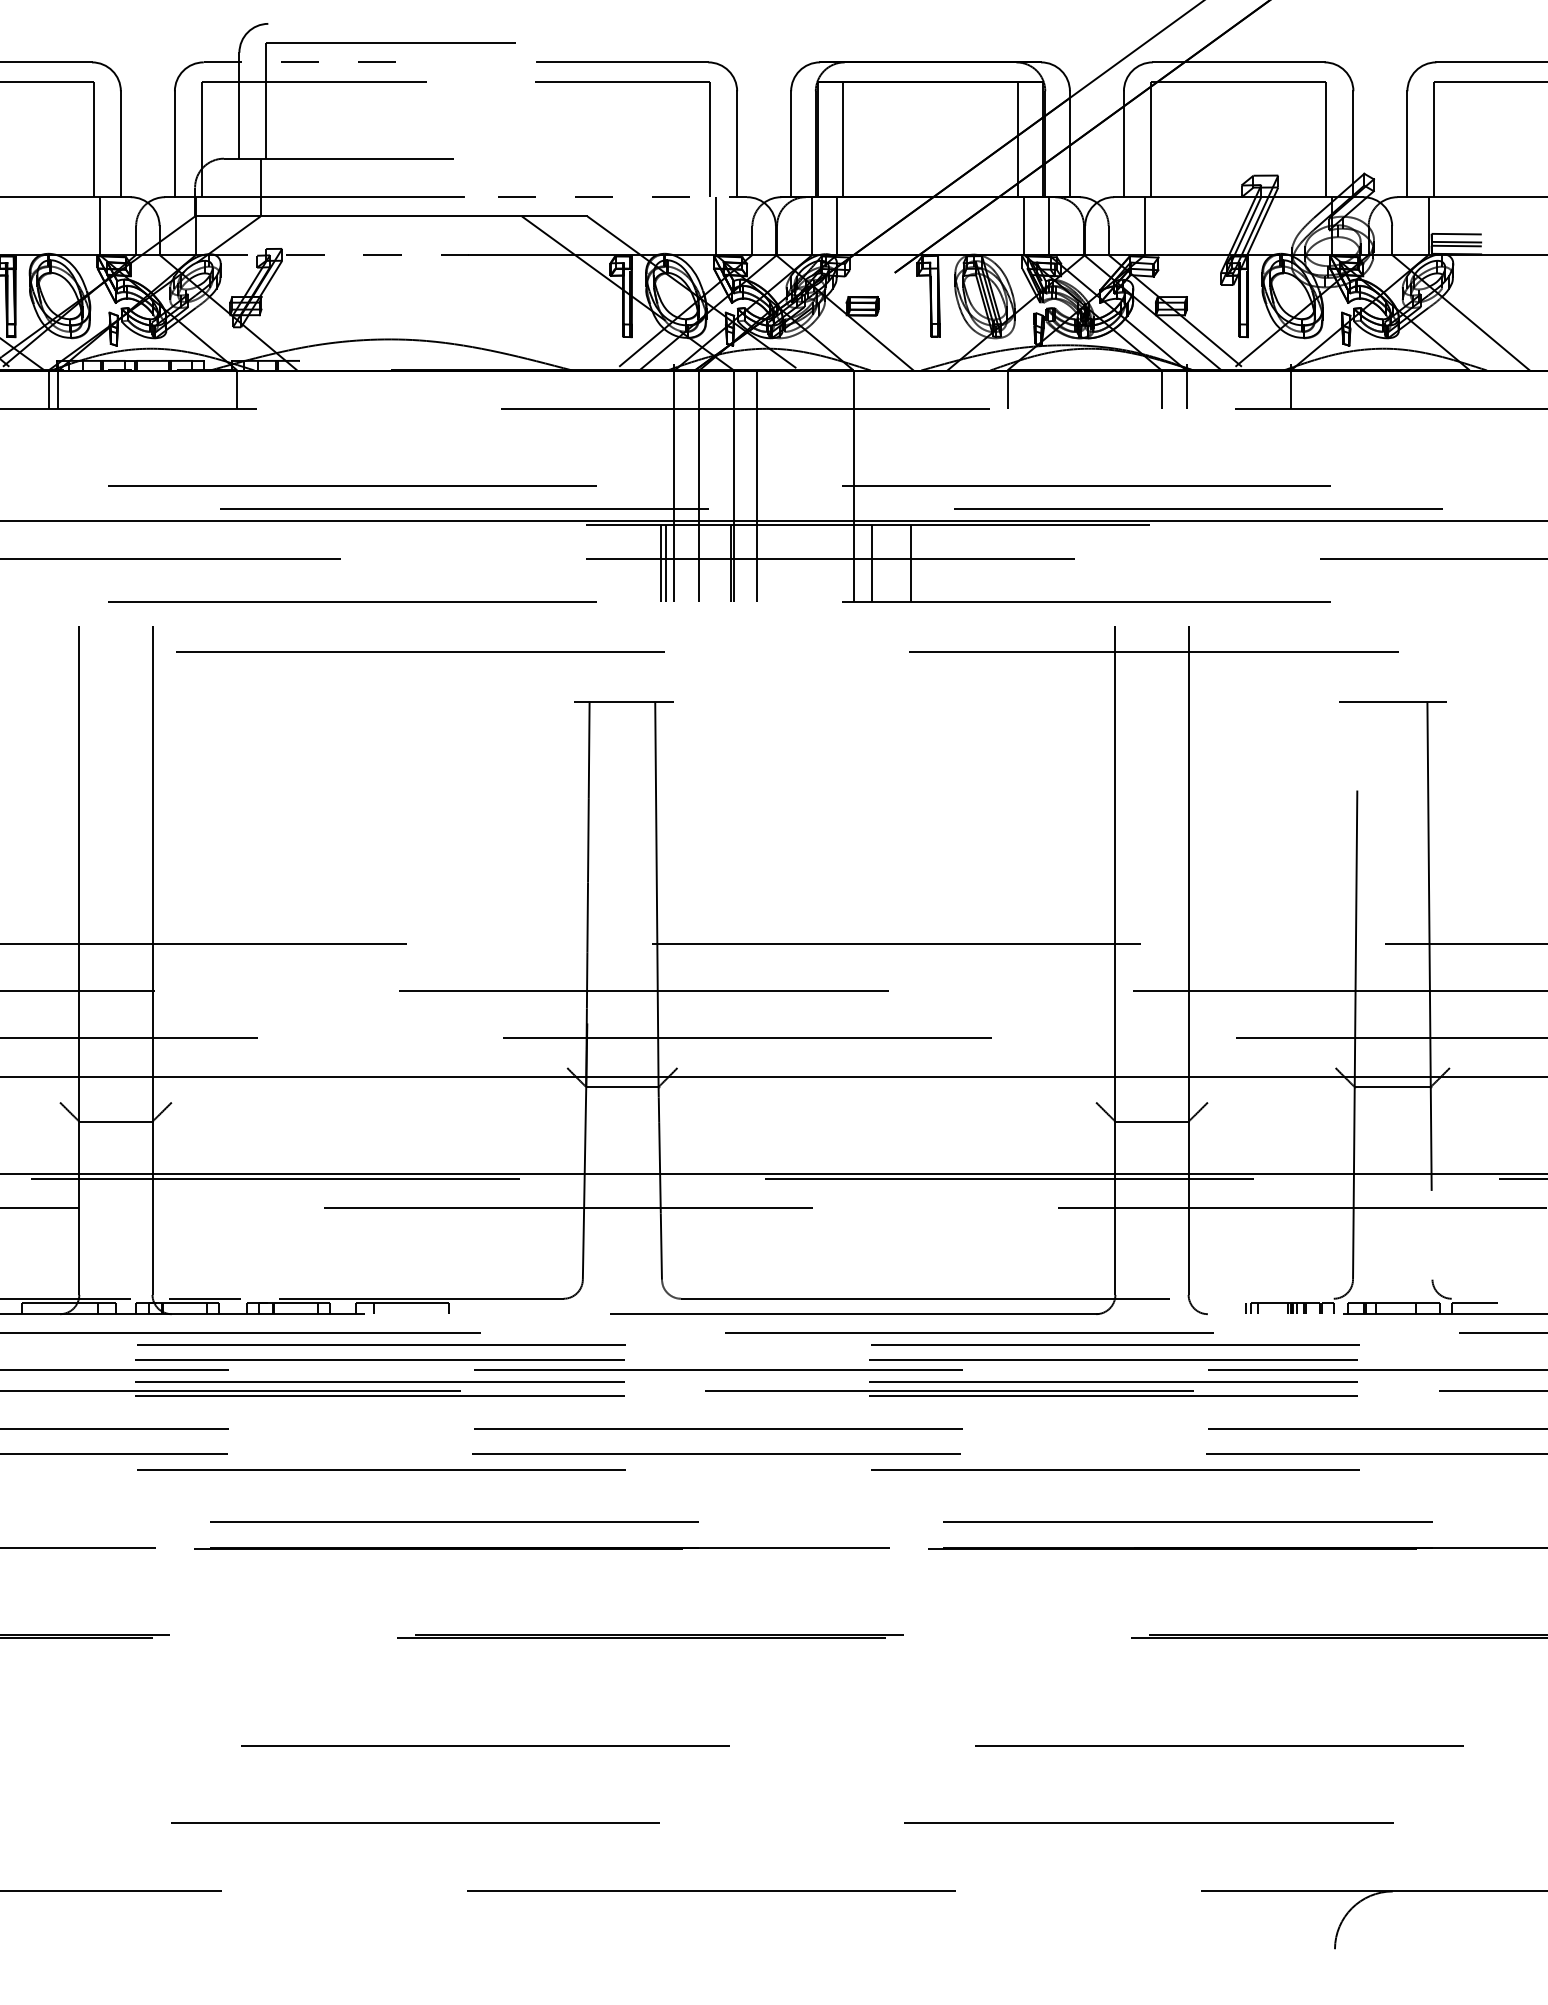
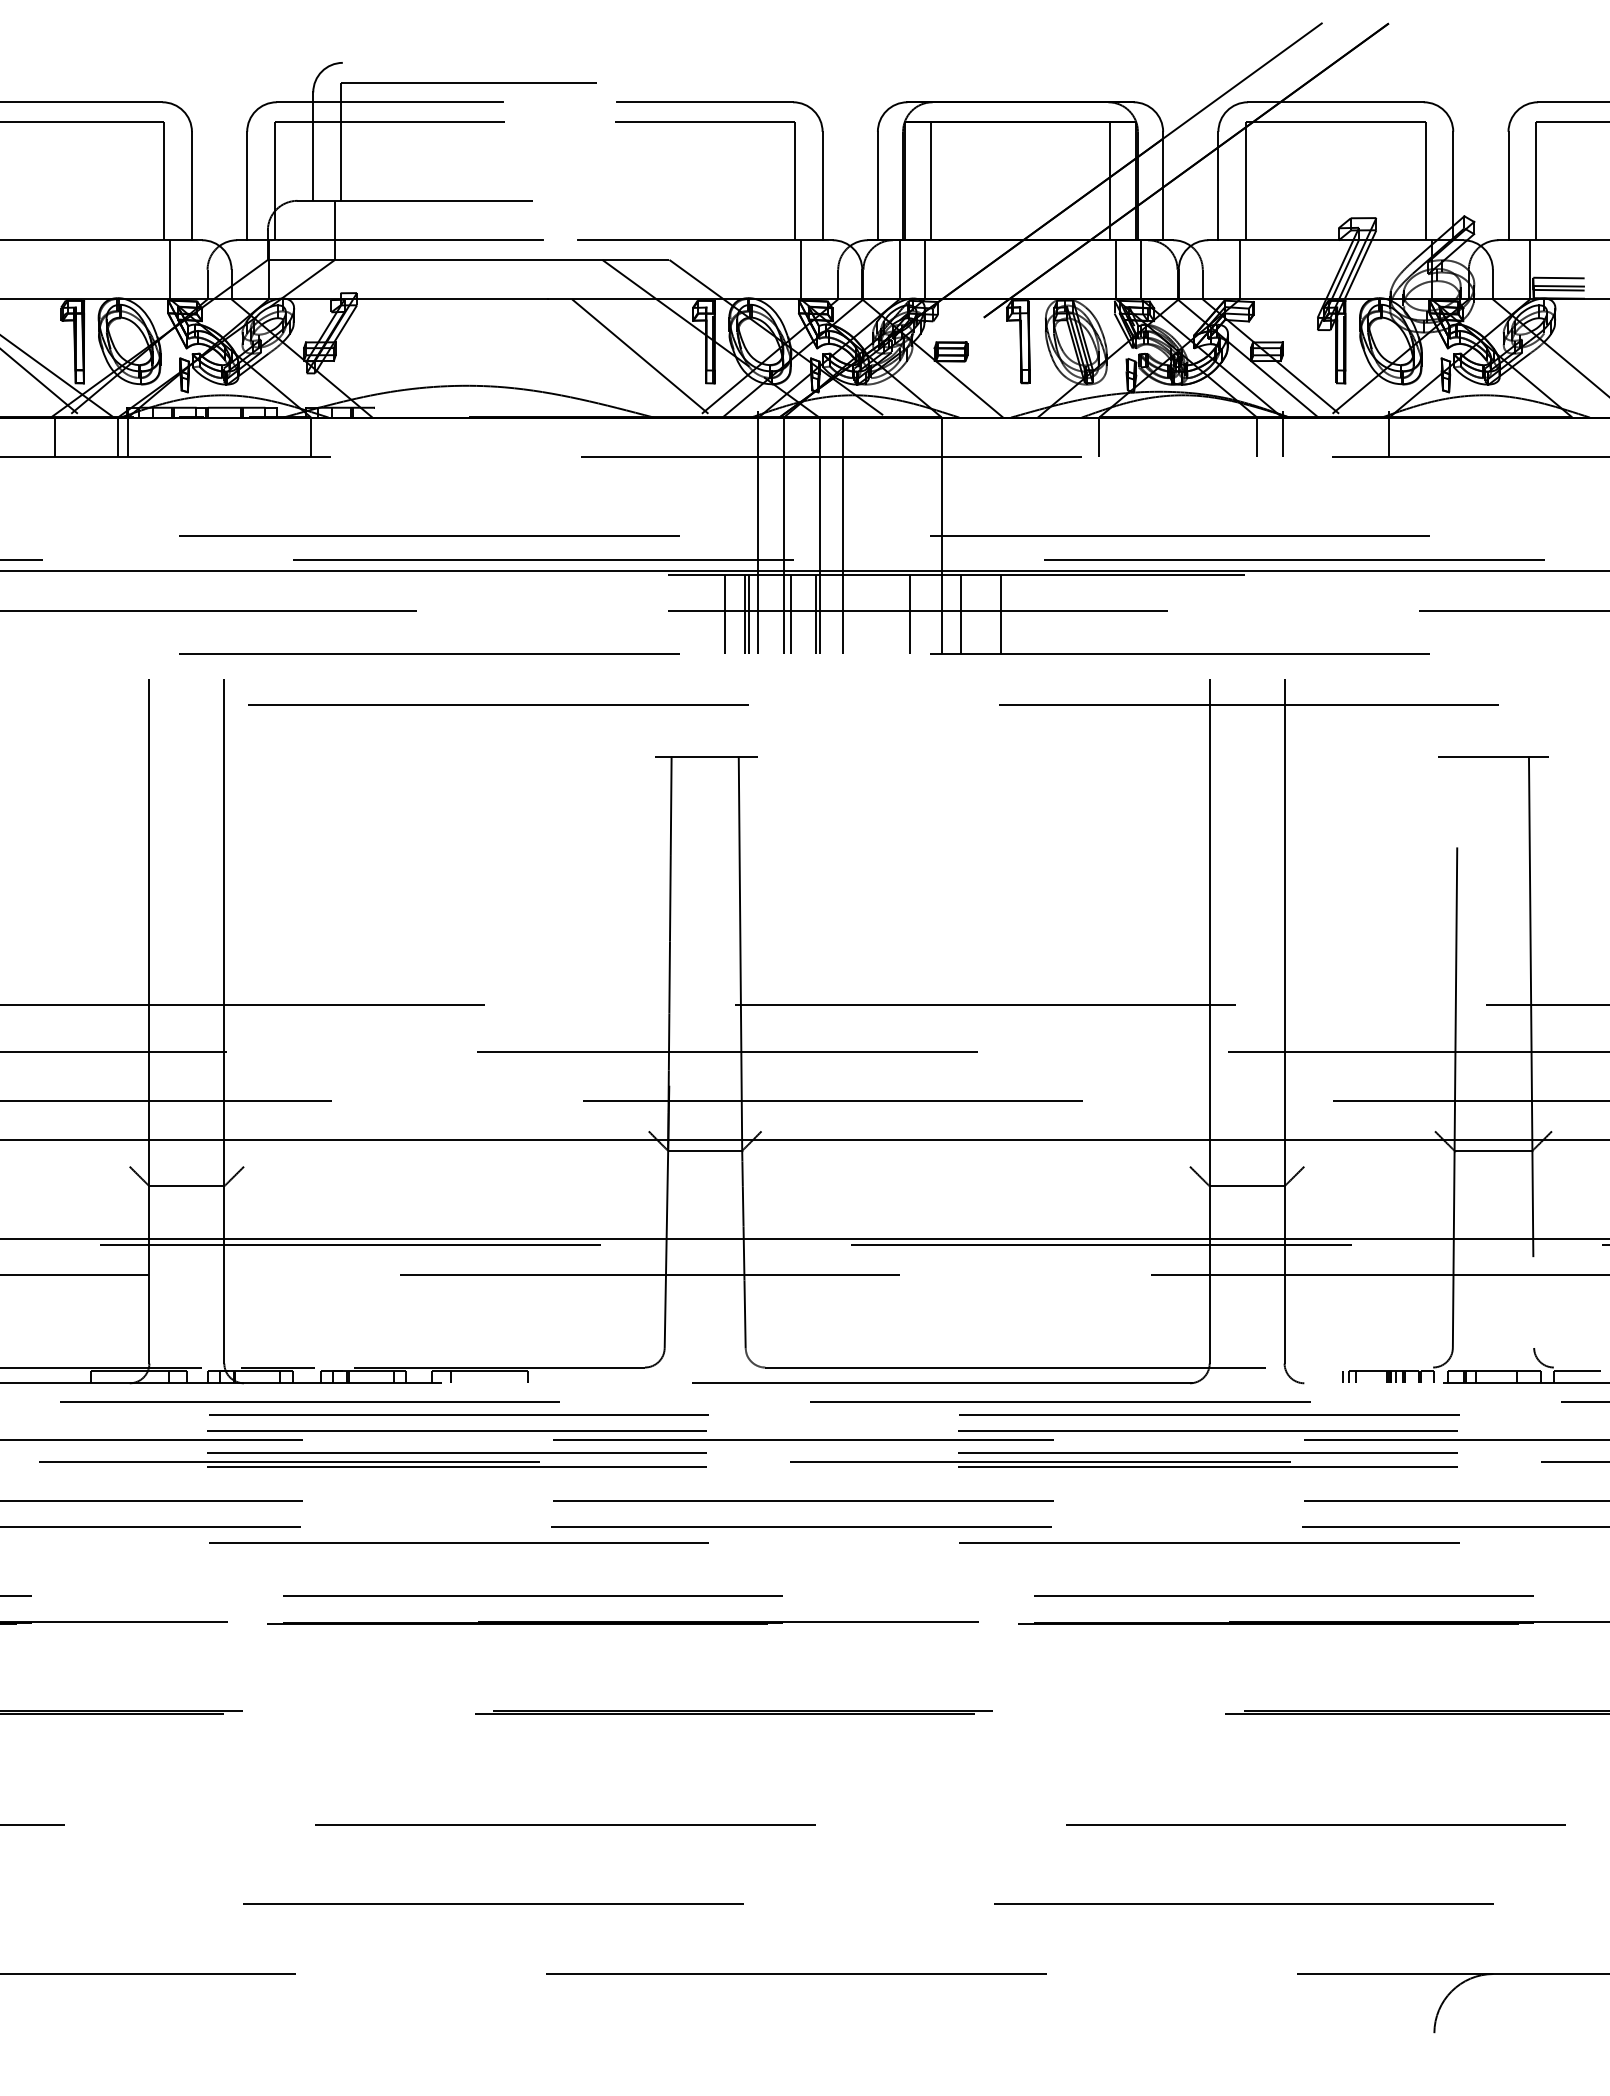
line: (314, 62) -> (390, 102), dashed -> solid
line: (622, 197) -> (705, 240), dashed -> solid
line: (339, 255) -> (415, 299), dashed -> solid
line: (559, 310) -> (640, 356), added
line: (641, 562) -> (724, 614), added
line: (706, 562) -> (791, 614), added
line: (822, 562) -> (909, 614), added

